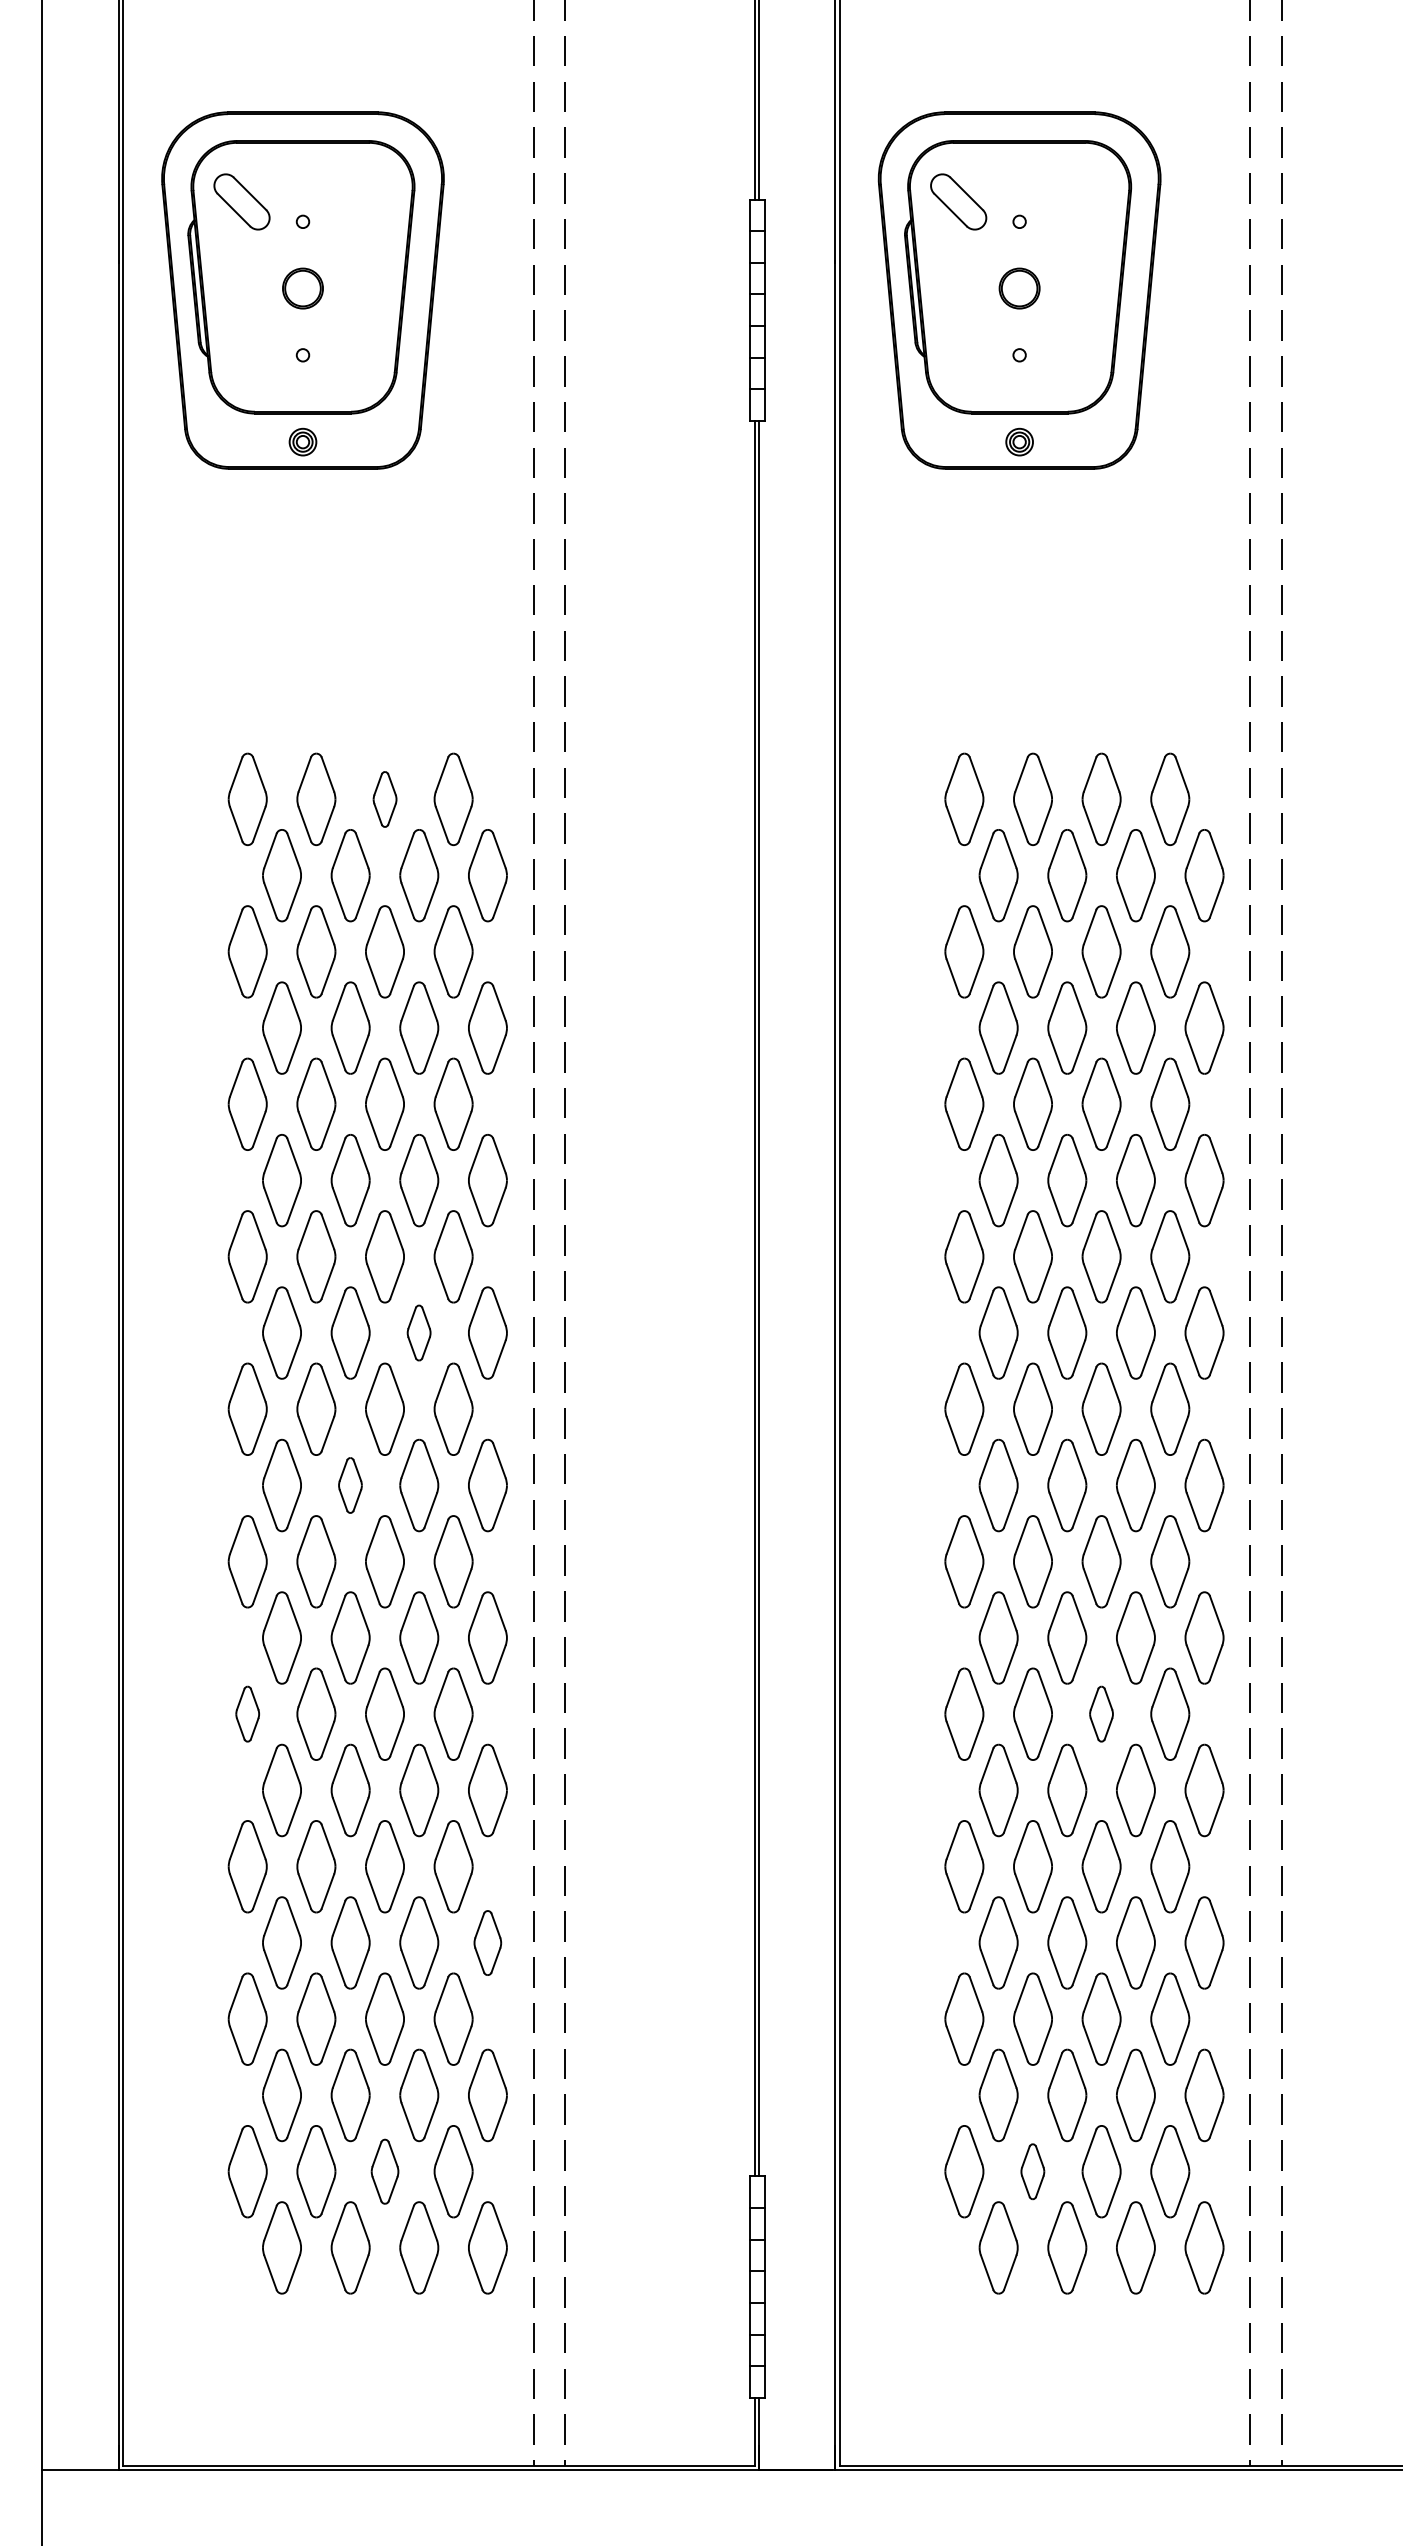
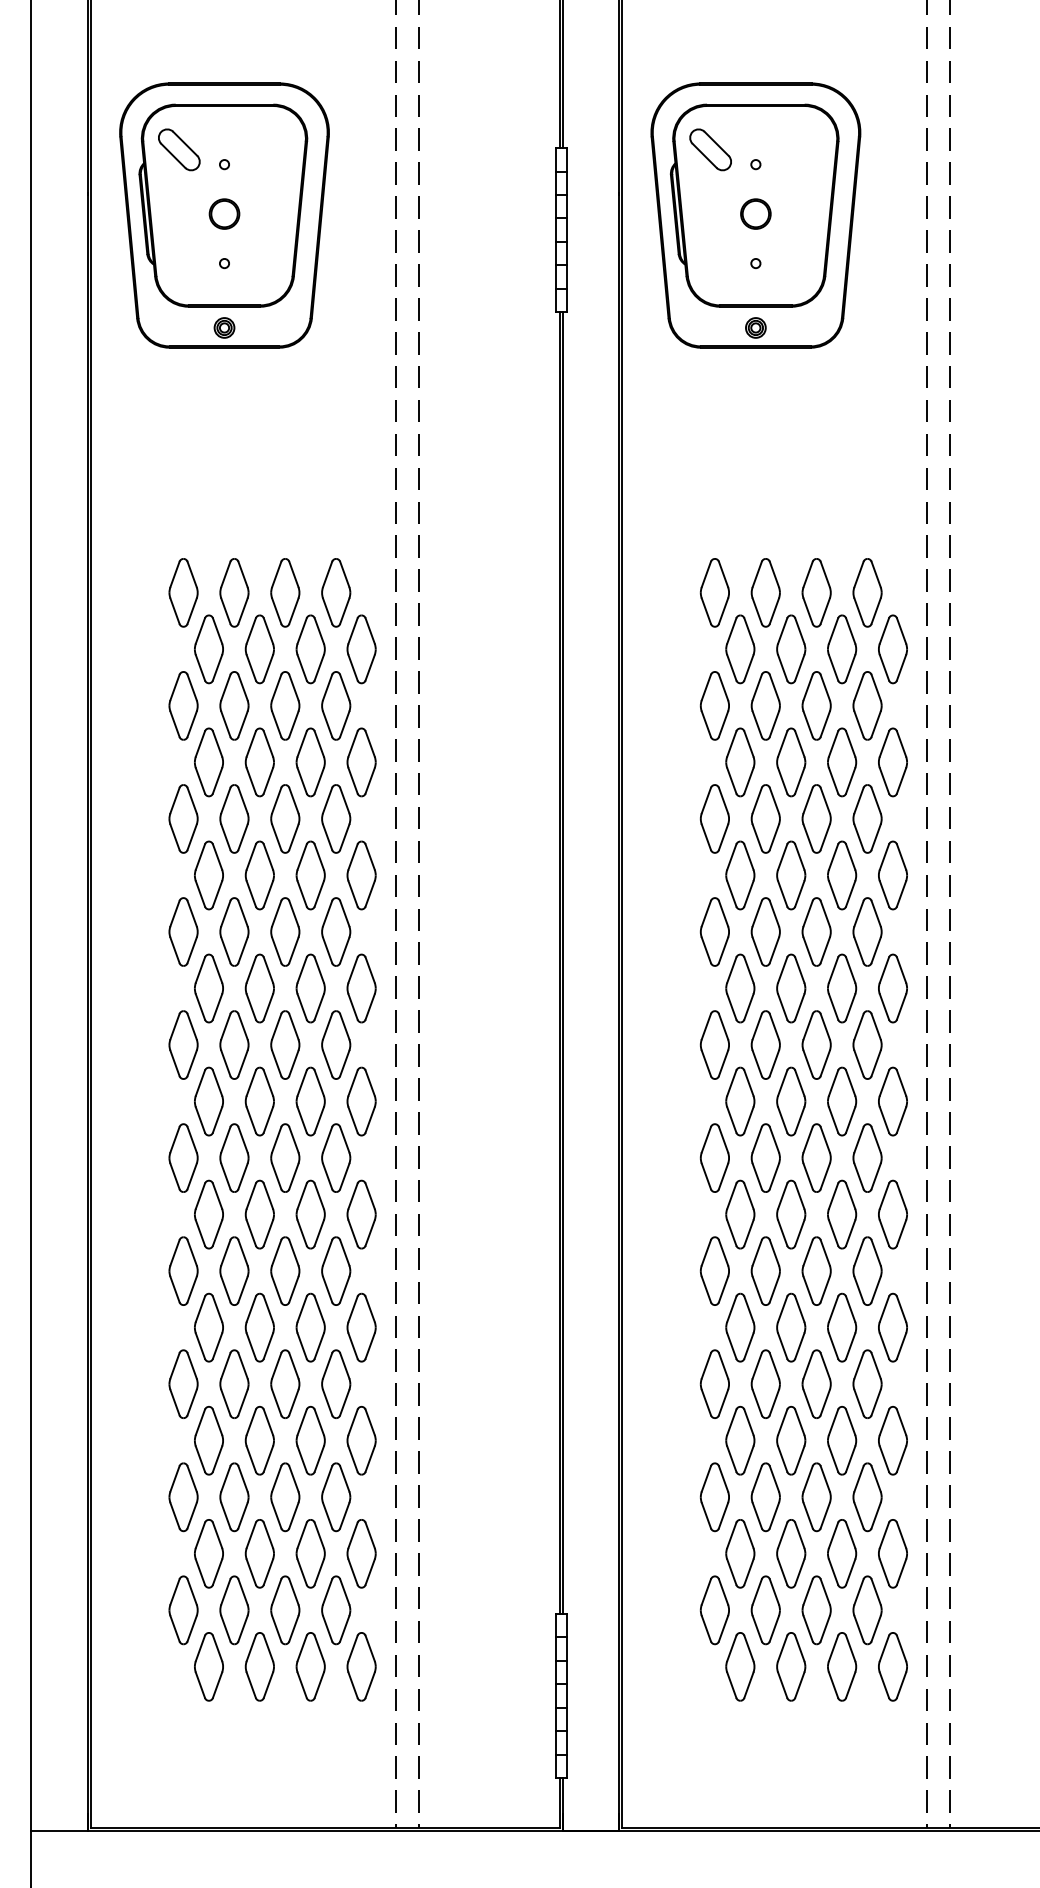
part: (385, 798) -> (285, 592), size x1.67
part: (418, 1333) -> (310, 988), size x1.67
part: (350, 1485) -> (259, 1101), size x1.67
part: (247, 1713) -> (183, 1270), size x1.67
part: (1101, 1713) -> (816, 1270), size x1.67
part: (487, 1942) -> (361, 1440), size x1.43
part: (385, 2171) -> (285, 1610), size x1.43
part: (1032, 2171) -> (765, 1610), size x1.67

